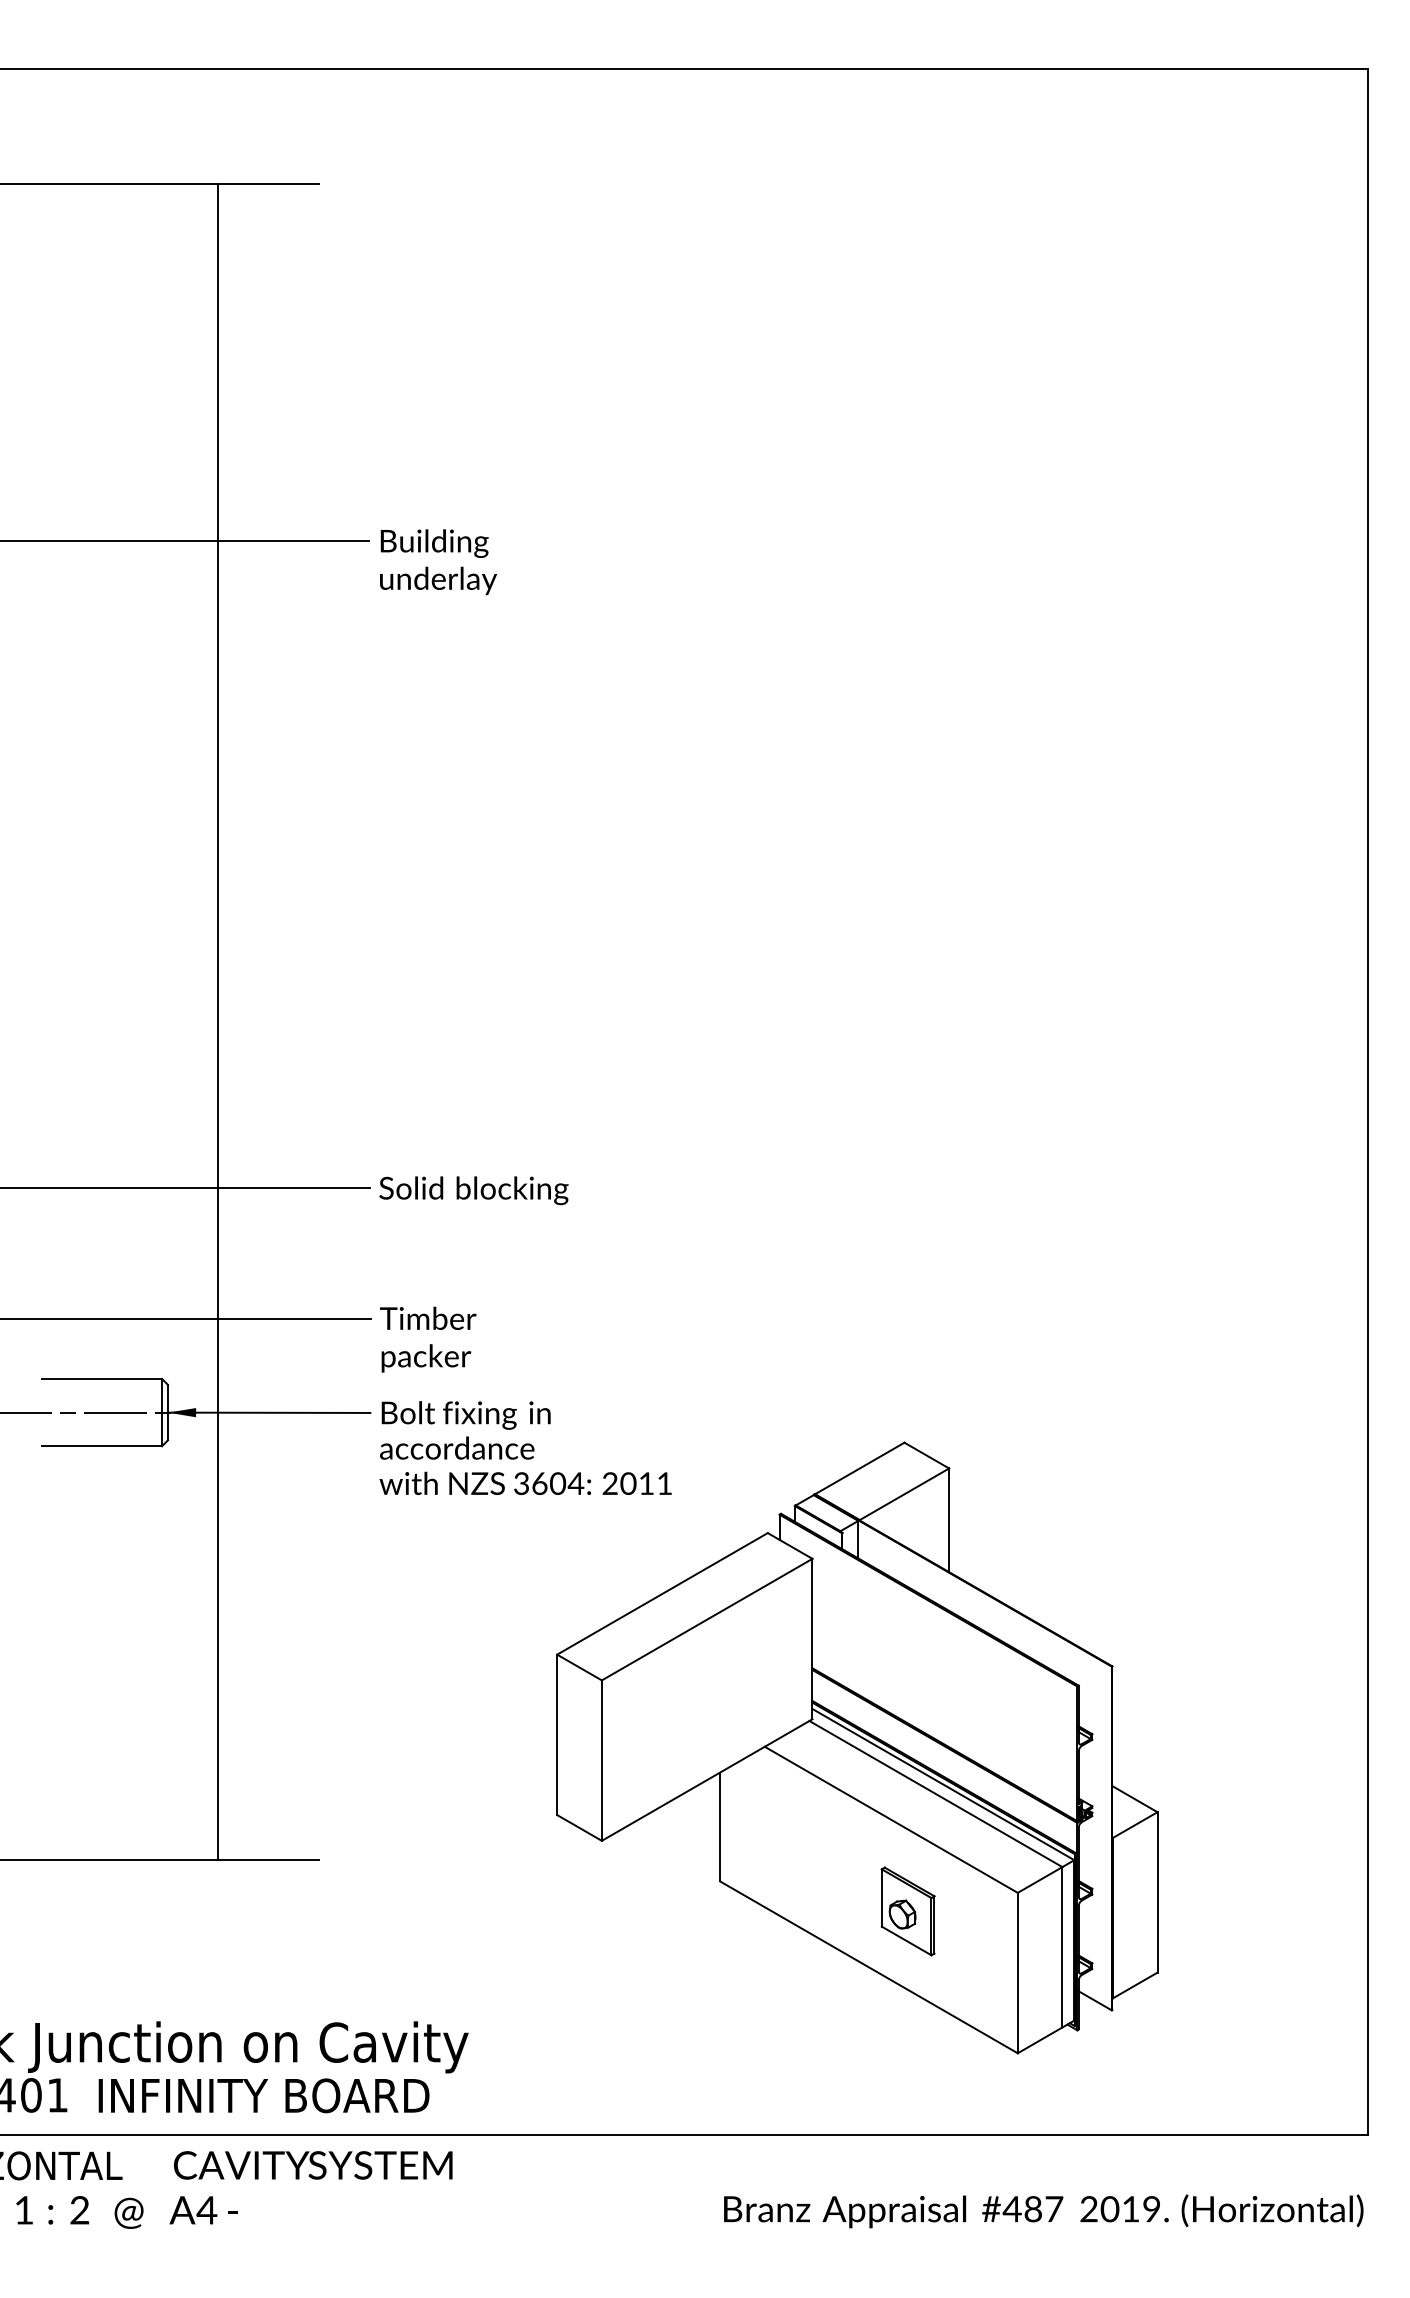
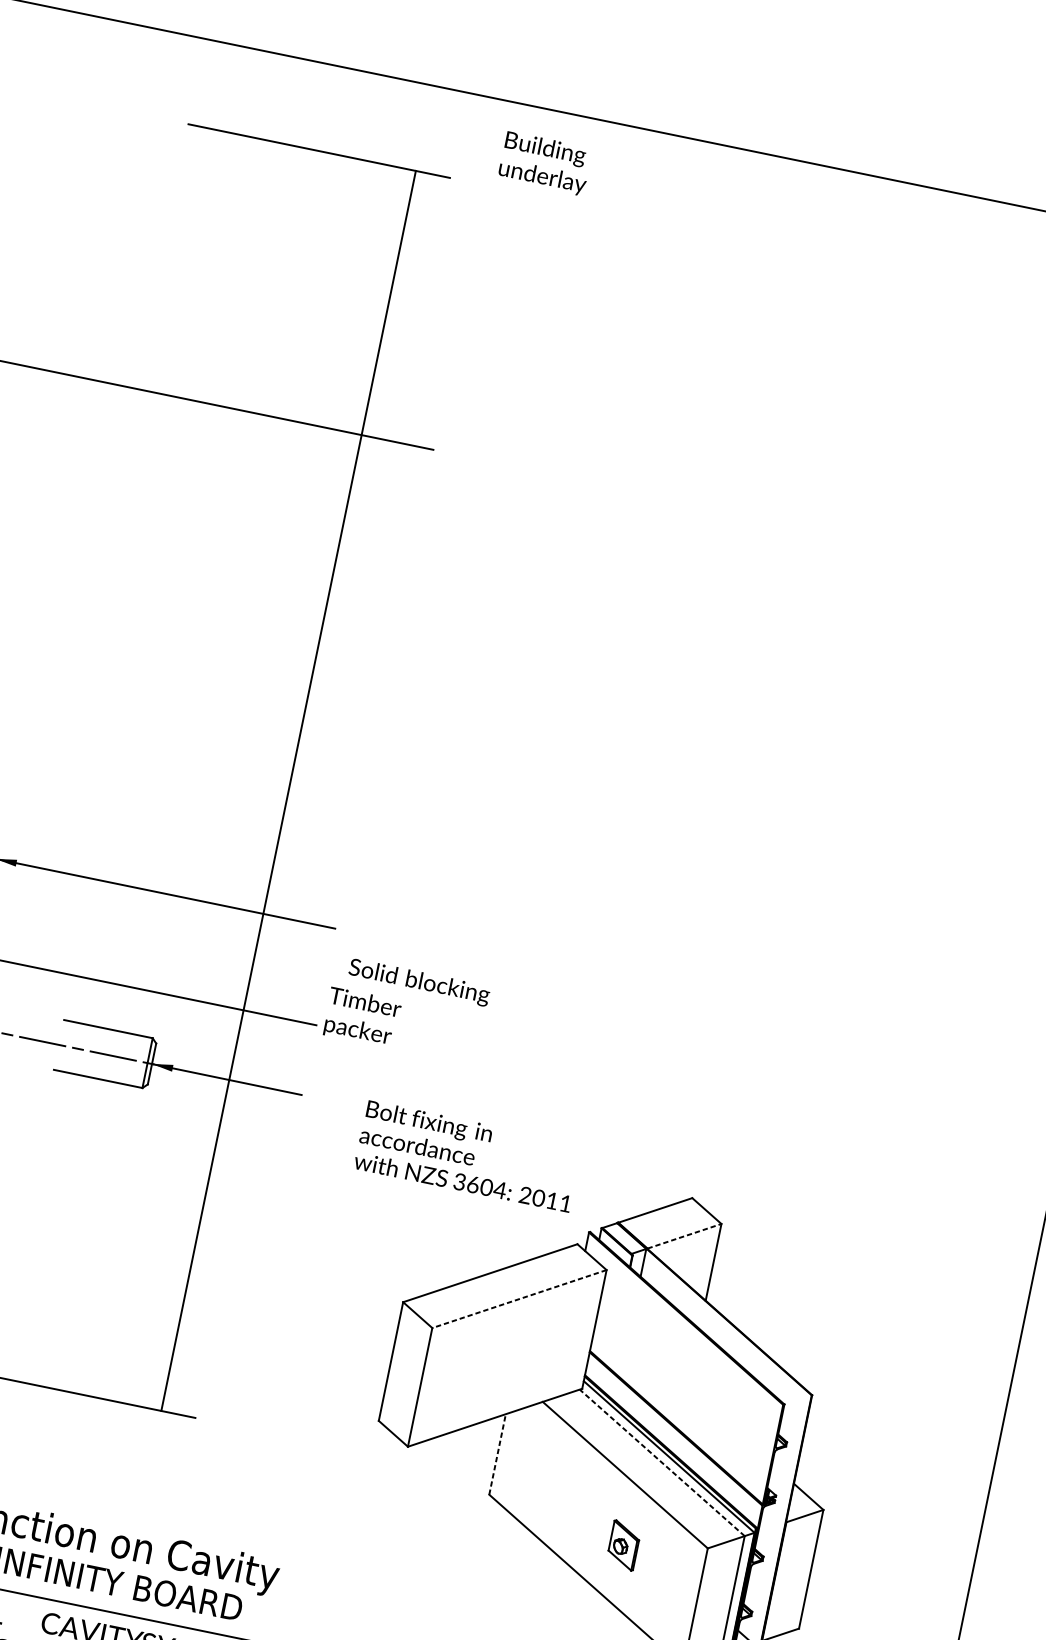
text: (438, 562) -> (545, 163), moved
line: (217, 1022) -> (288, 791), moved
text: (473, 1190) -> (418, 982), moved
text: (428, 1339) -> (362, 1017), moved
text: (525, 1447) -> (468, 1155), moved
line: (904, 1494) -> (684, 1236), solid -> dashed
line: (707, 1619) -> (519, 1299), solid -> dashed
line: (935, 1793) -> (661, 1462), solid -> dashed
line: (720, 1826) -> (497, 1454), solid -> dashed
part: (907, 1911) -> (623, 1545), size x0.7

